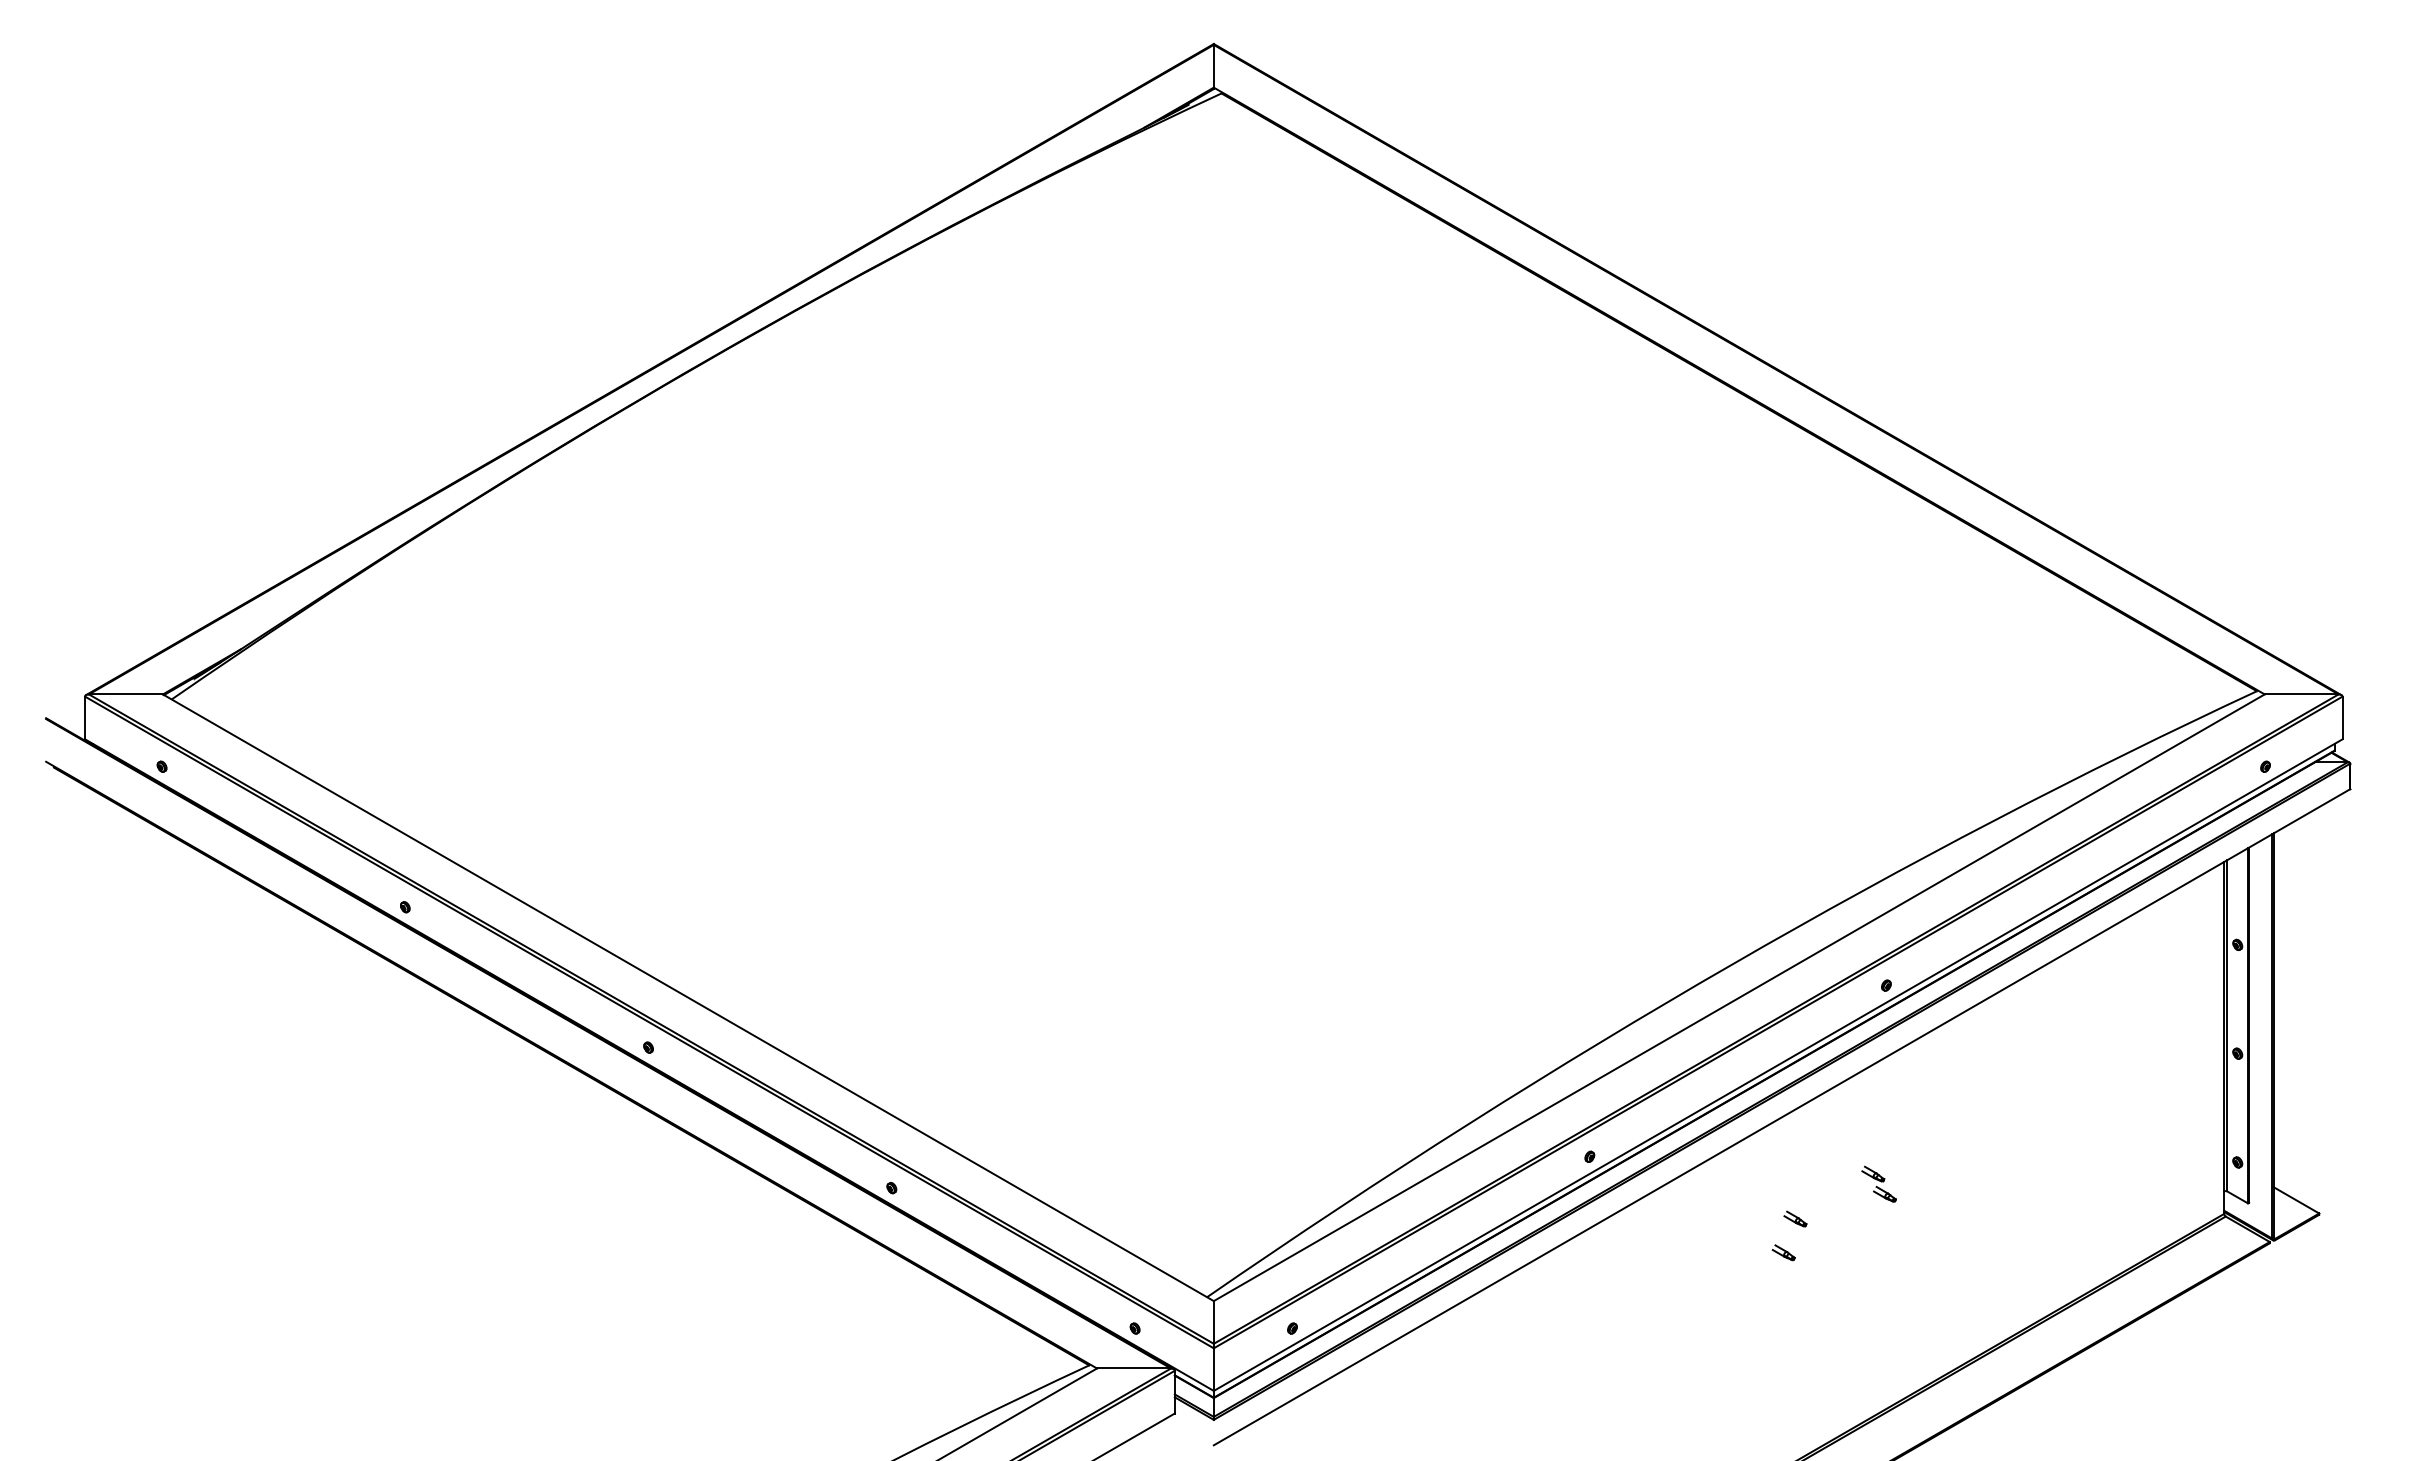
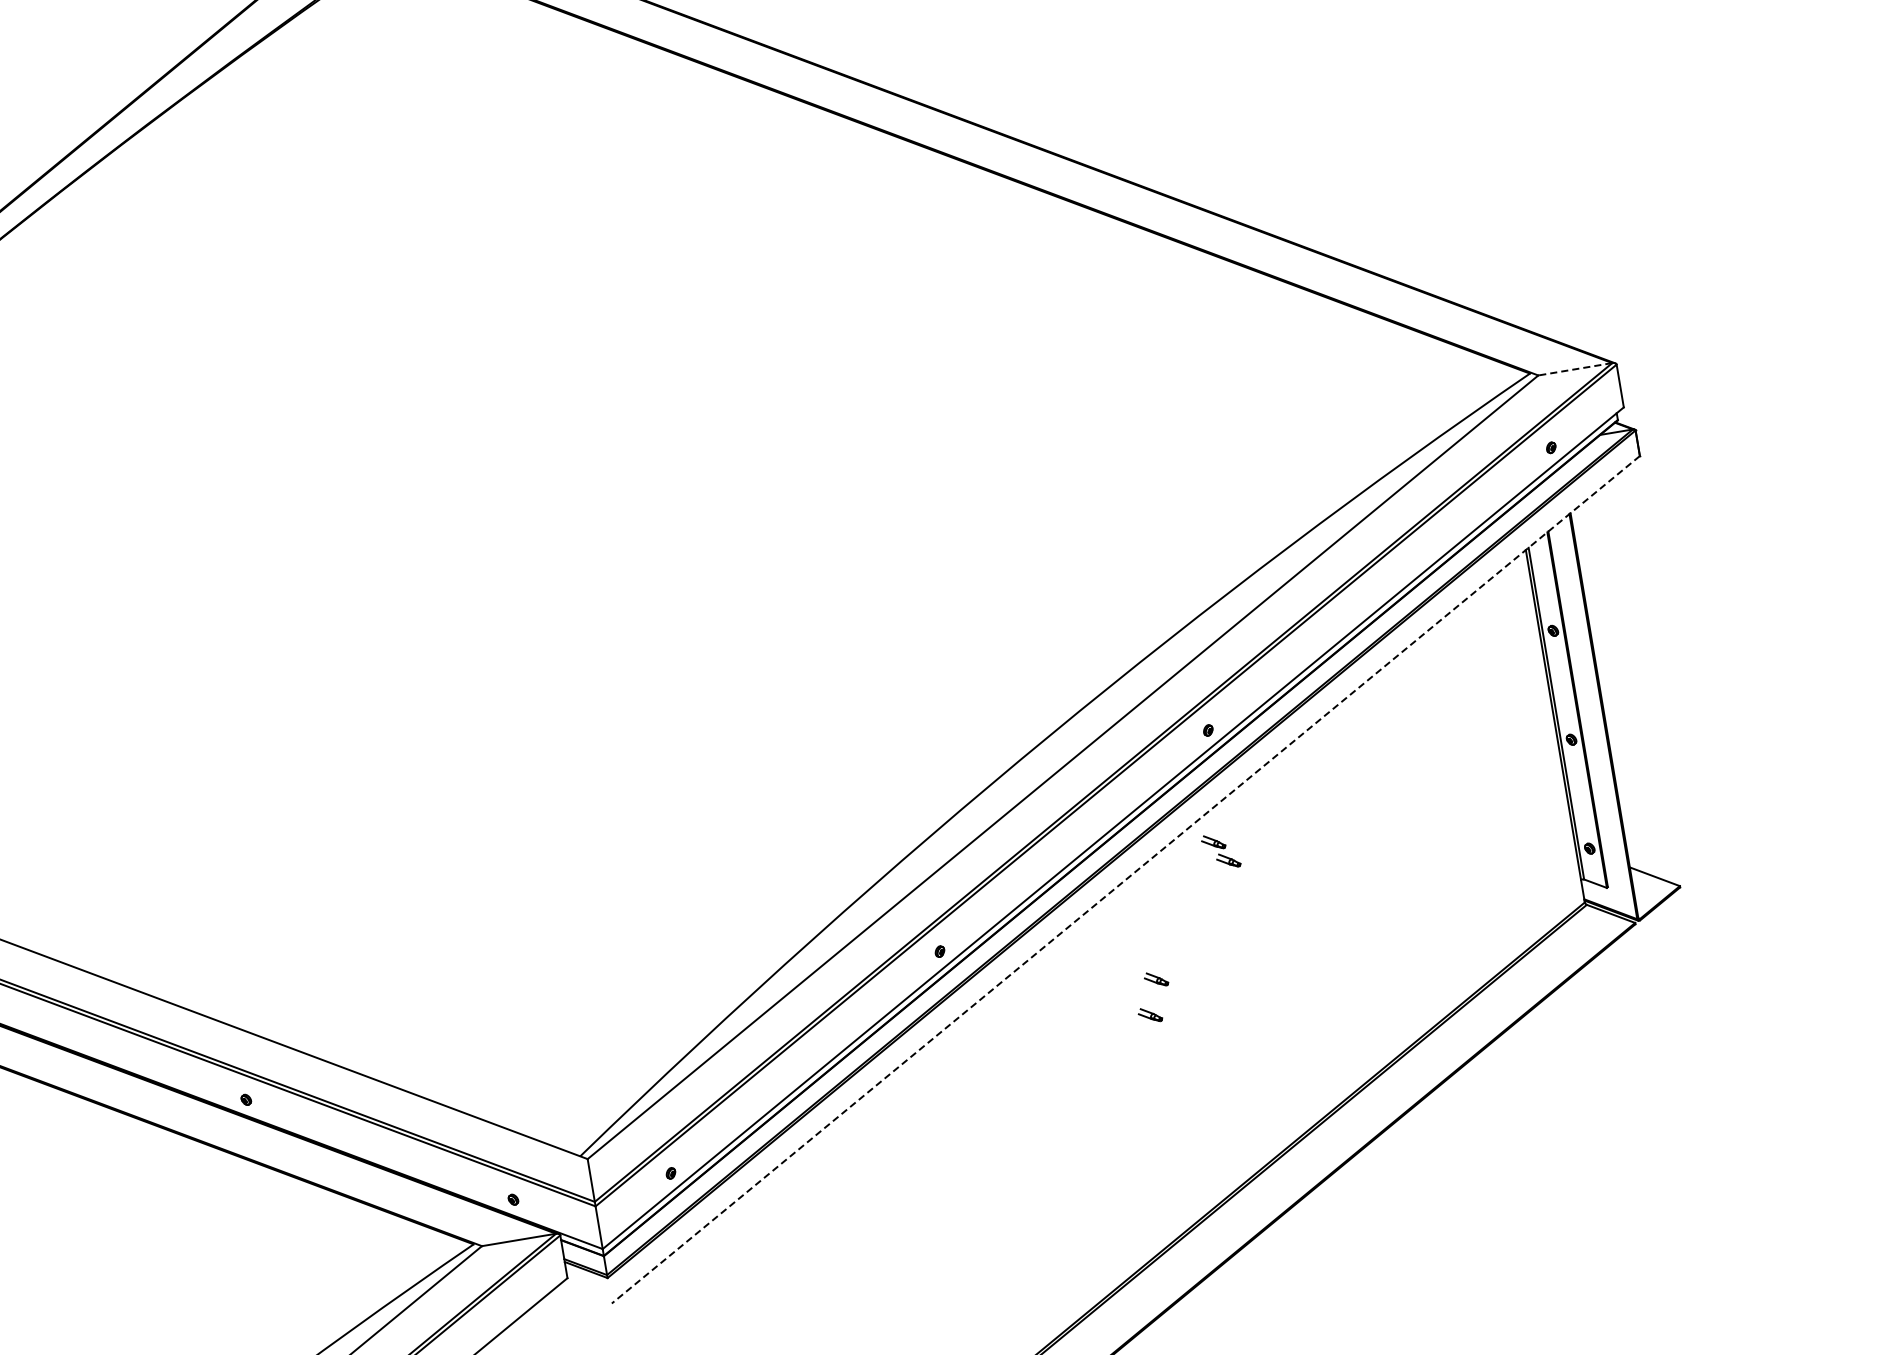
line: (2301, 694) -> (1575, 369), solid -> dashed
line: (1781, 1117) -> (1125, 880), solid -> dashed
part: (1878, 1183) -> (1220, 850), moved

